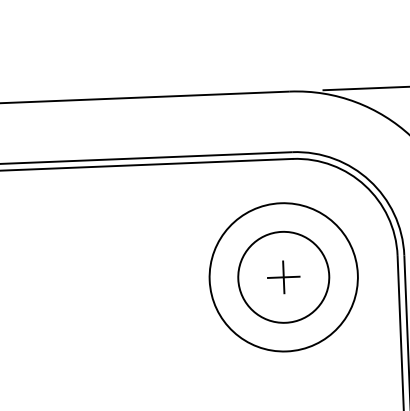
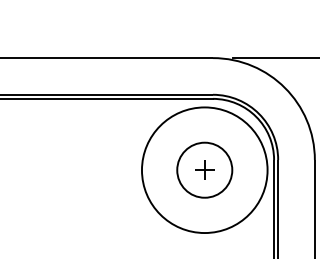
circle: (283, 277) -> (204, 170), size x1.4

